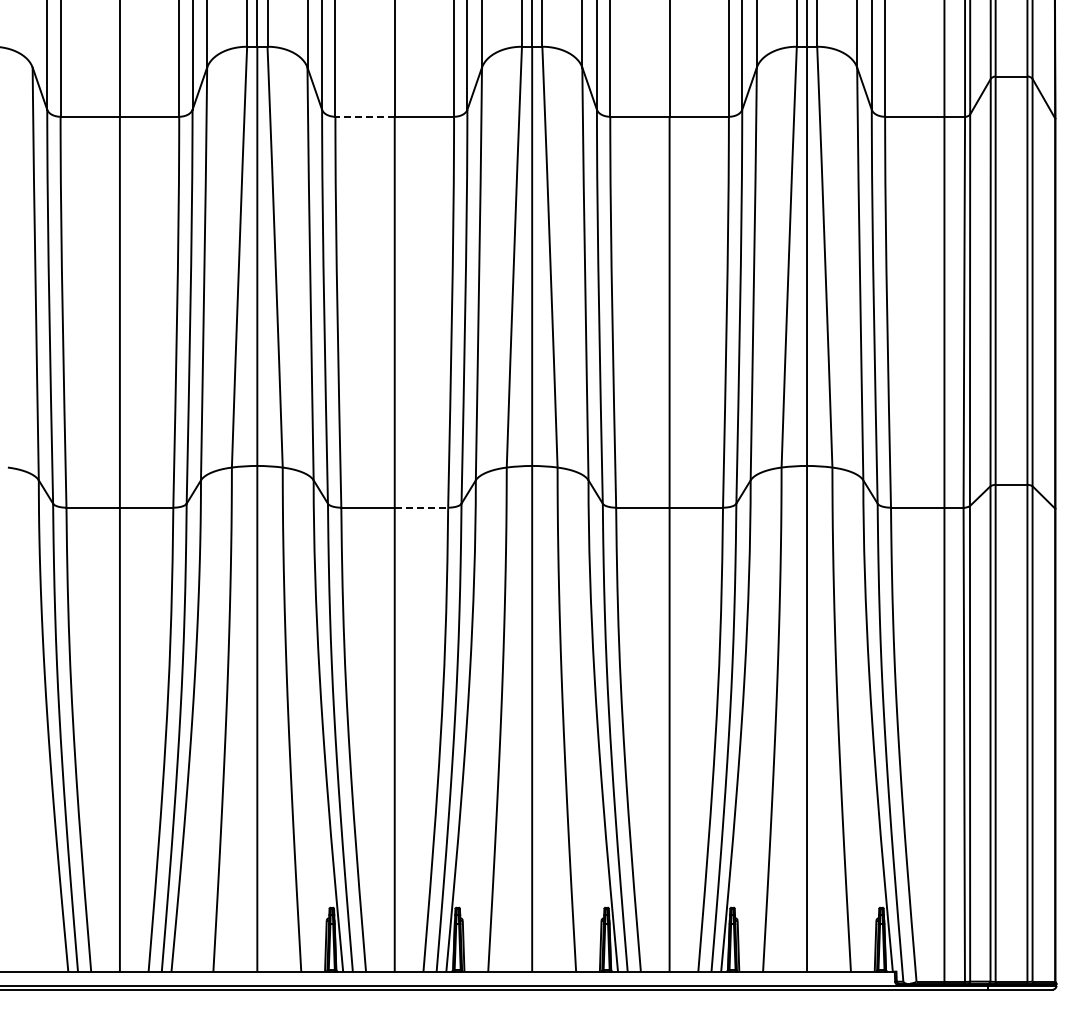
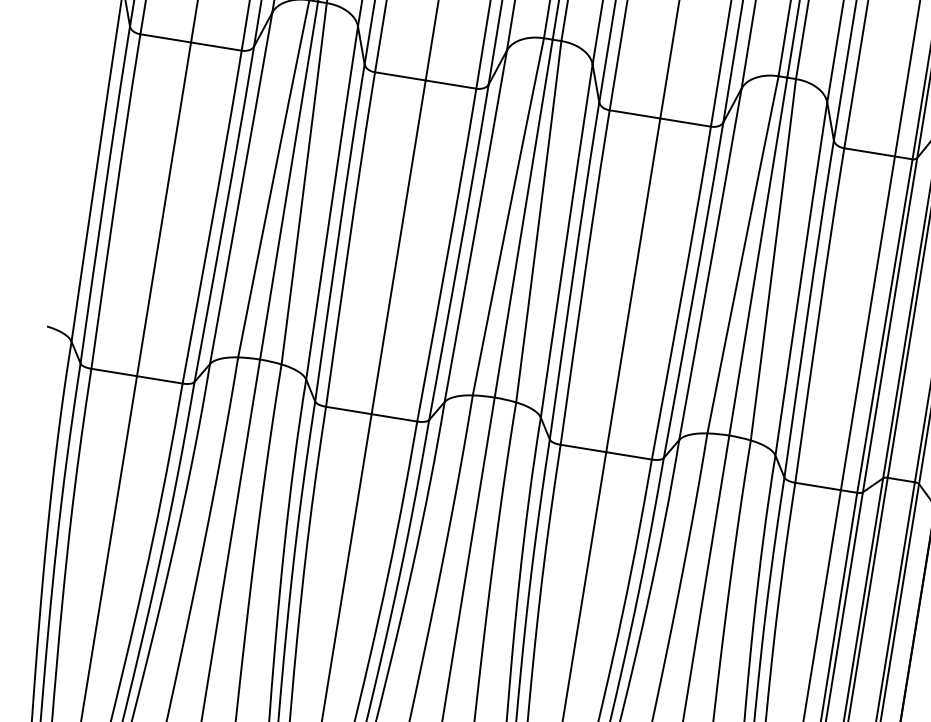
line: (365, 116) -> (400, 76), dashed -> solid
line: (421, 507) -> (394, 417), dashed -> solid

